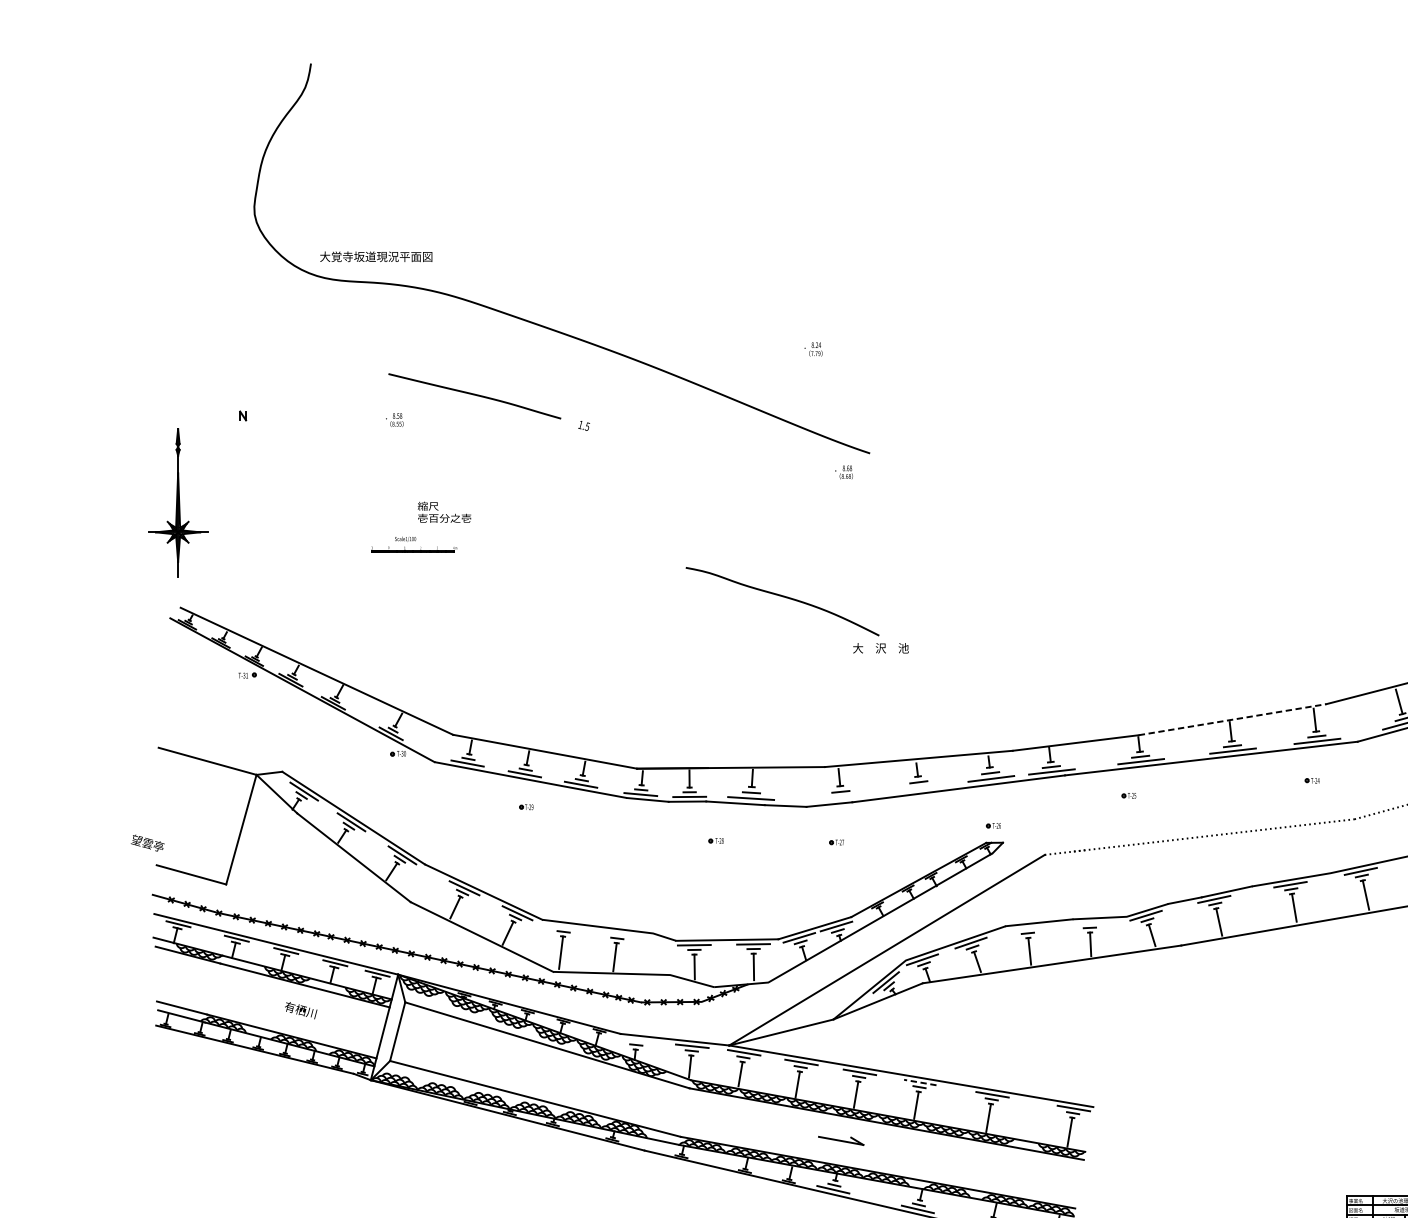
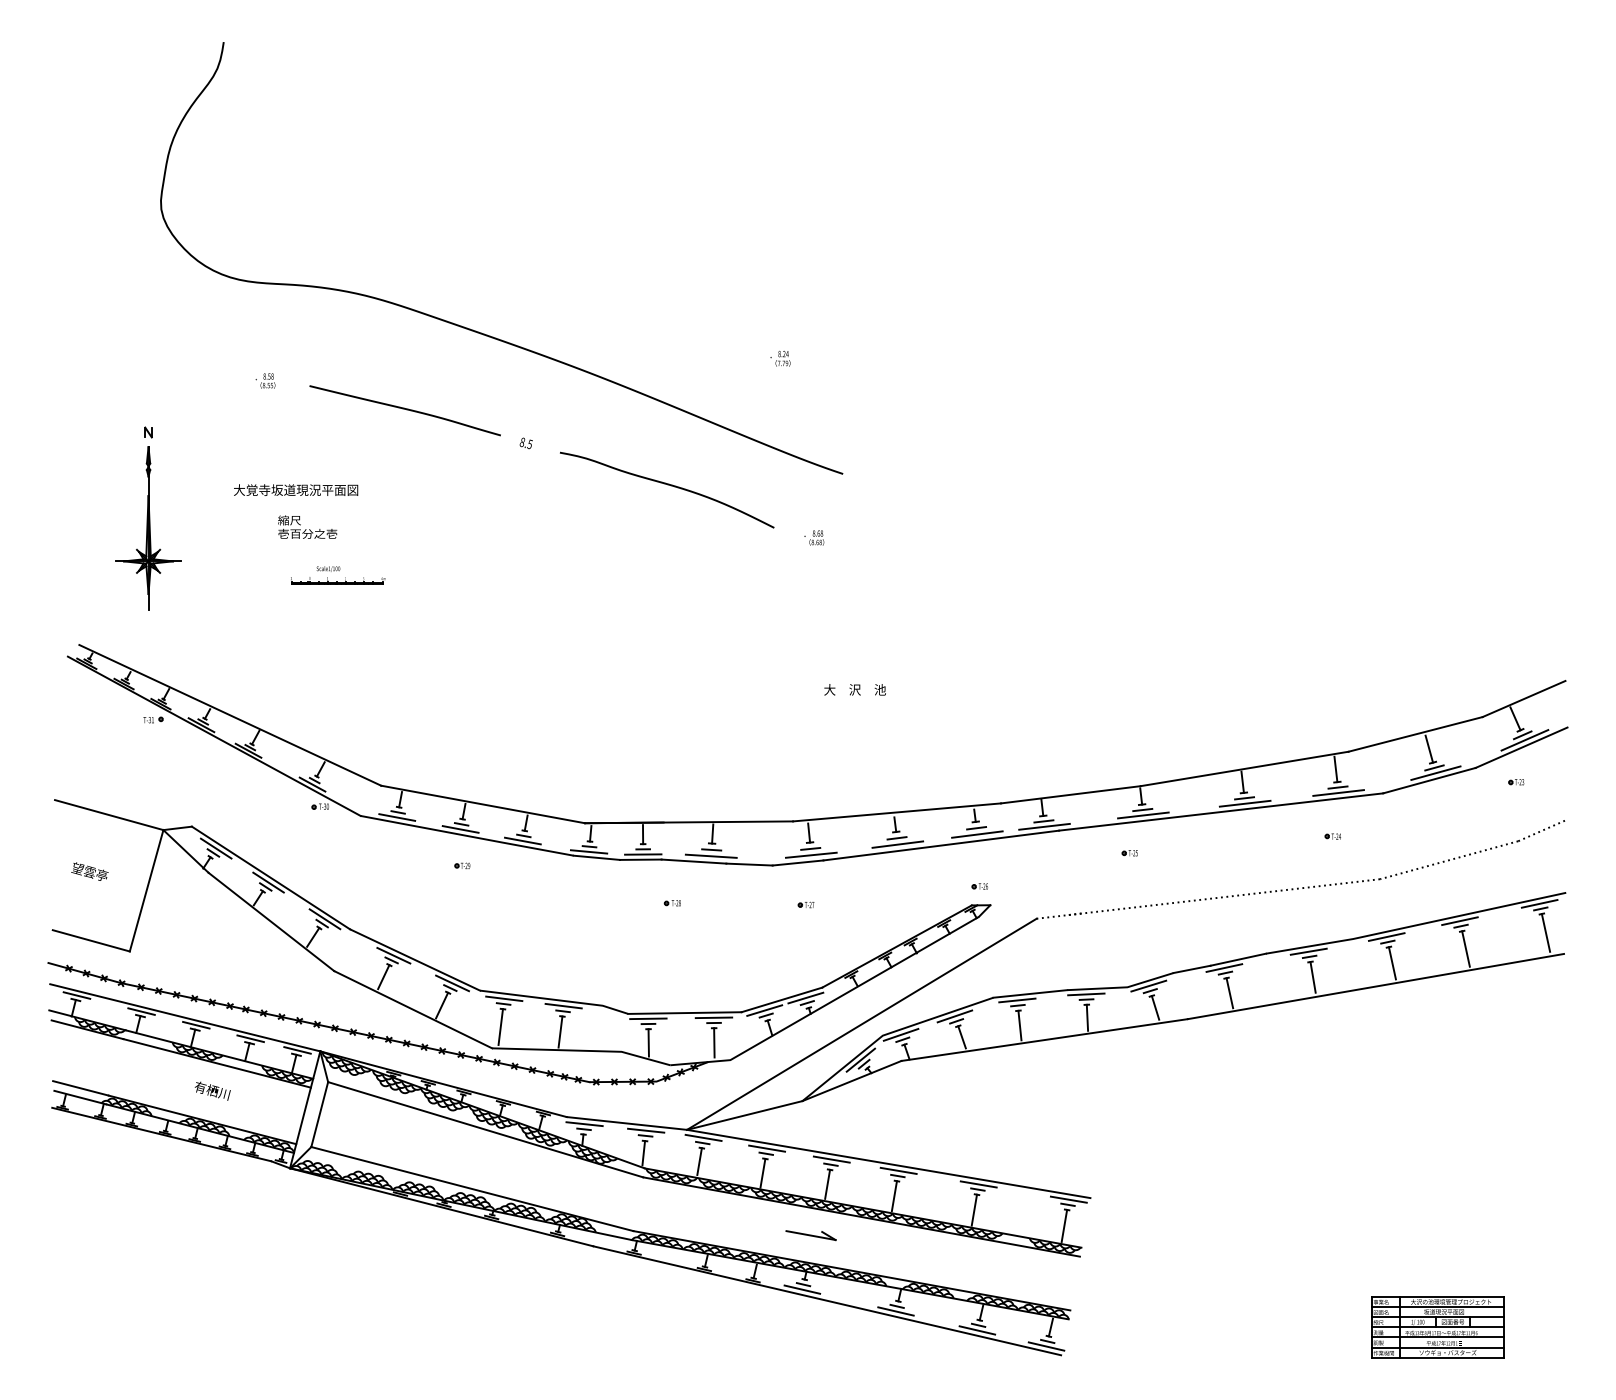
text: (376, 256) -> (296, 489), moved
text: (394, 419) -> (265, 380), moved
text: (580, 425) -> (522, 442), 1.5 -> 8.5
text: (844, 471) -> (814, 537), moved
part: (178, 502) -> (148, 528), moved
text: (444, 511) -> (307, 526), moved
curve: (782, 597) -> (667, 485), moved
line: (1233, 719) -> (1245, 768), dashed -> solid
line: (919, 787) -> (897, 844), added
line: (840, 796) -> (810, 854), added
text: (147, 842) -> (89, 871), moved
line: (1089, 923) -> (1086, 994), added
line: (564, 926) -> (504, 998), added
line: (1027, 928) -> (1017, 1000), added
line: (617, 933) -> (563, 1005), added
line: (636, 1040) -> (584, 1124), added
line: (920, 1082) -> (898, 1170), dashed -> solid

